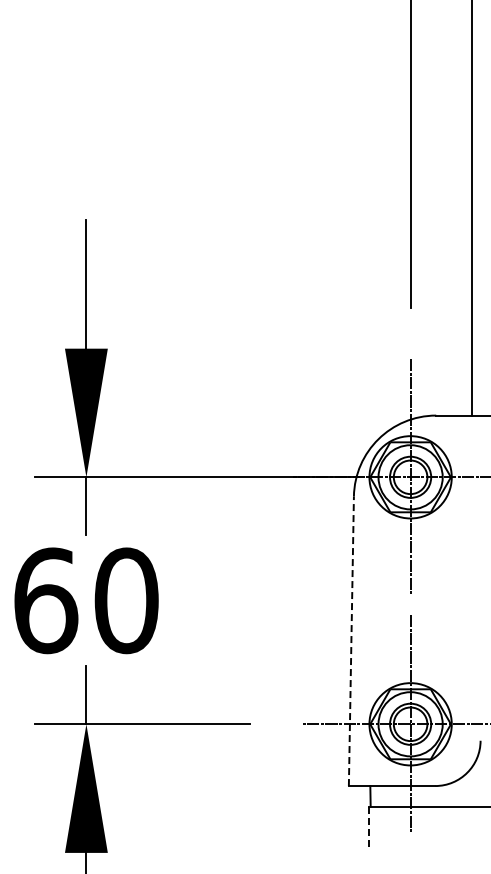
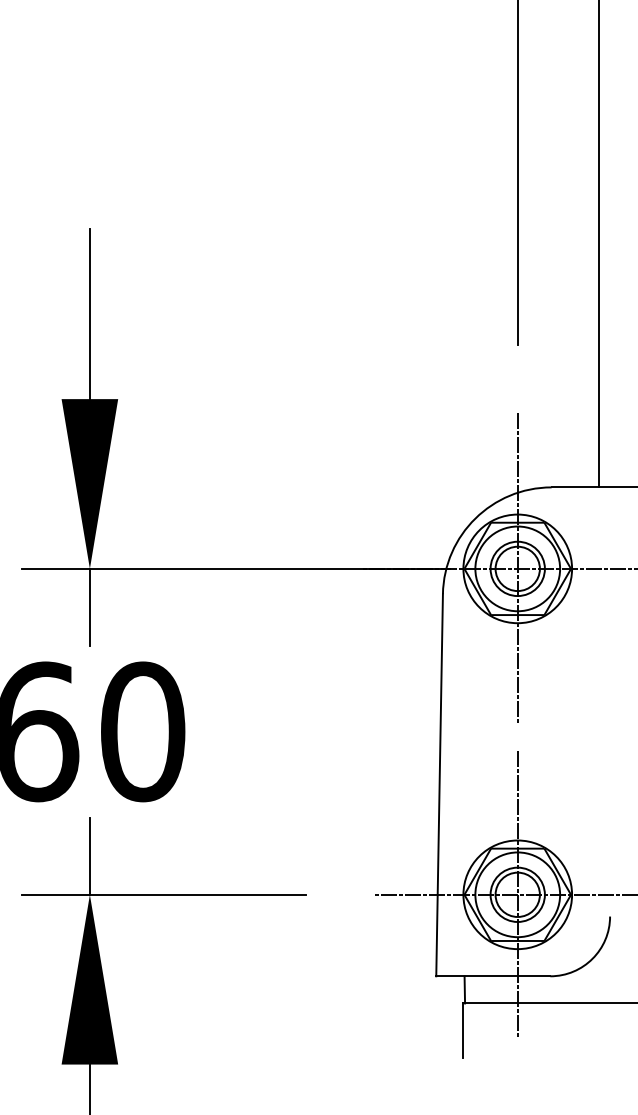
line: (351, 641) -> (439, 785), dashed -> solid
line: (369, 827) -> (463, 1031), dashed -> solid

